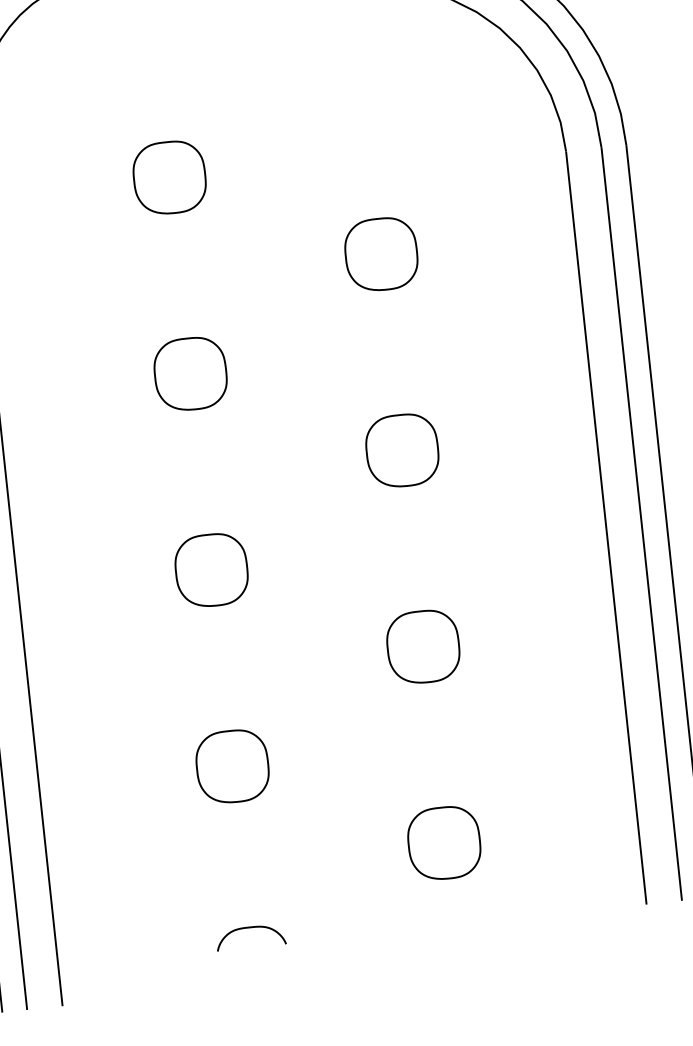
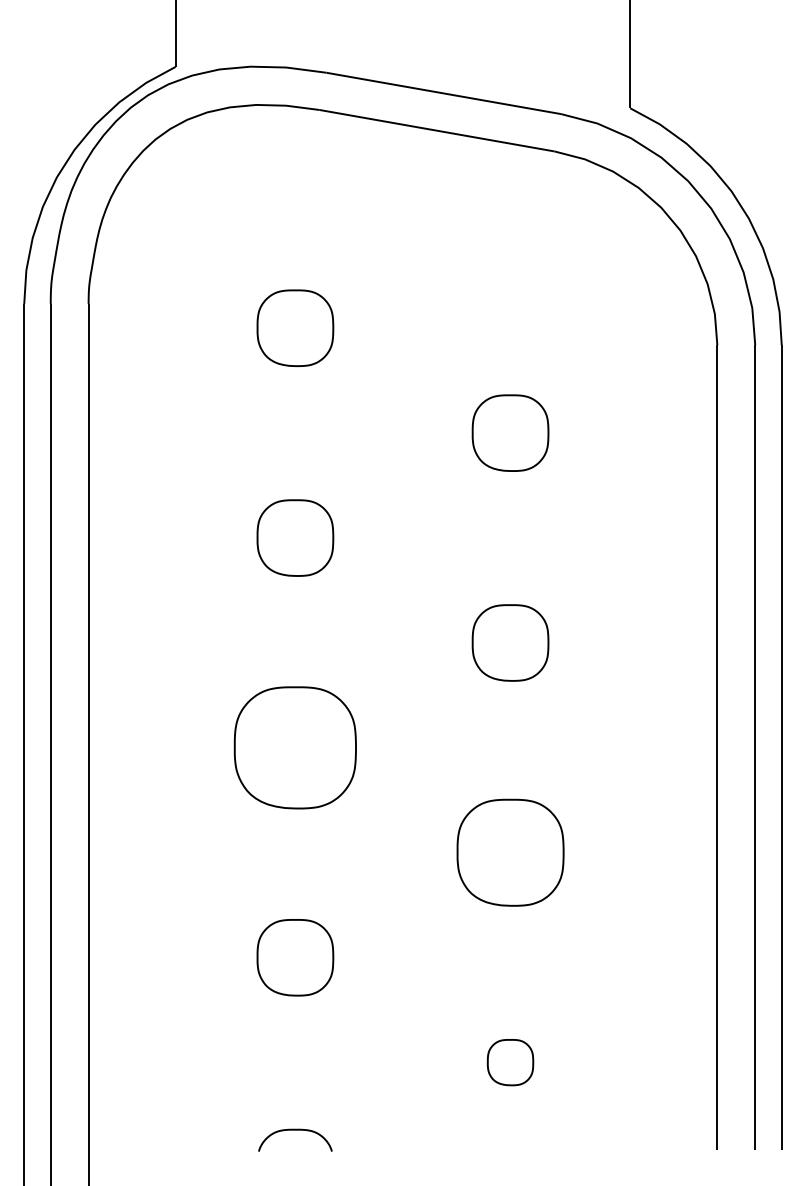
part: (211, 569) -> (295, 747), size x1.6
part: (423, 646) -> (510, 852), size x1.4
part: (444, 843) -> (510, 1062), size x0.6

